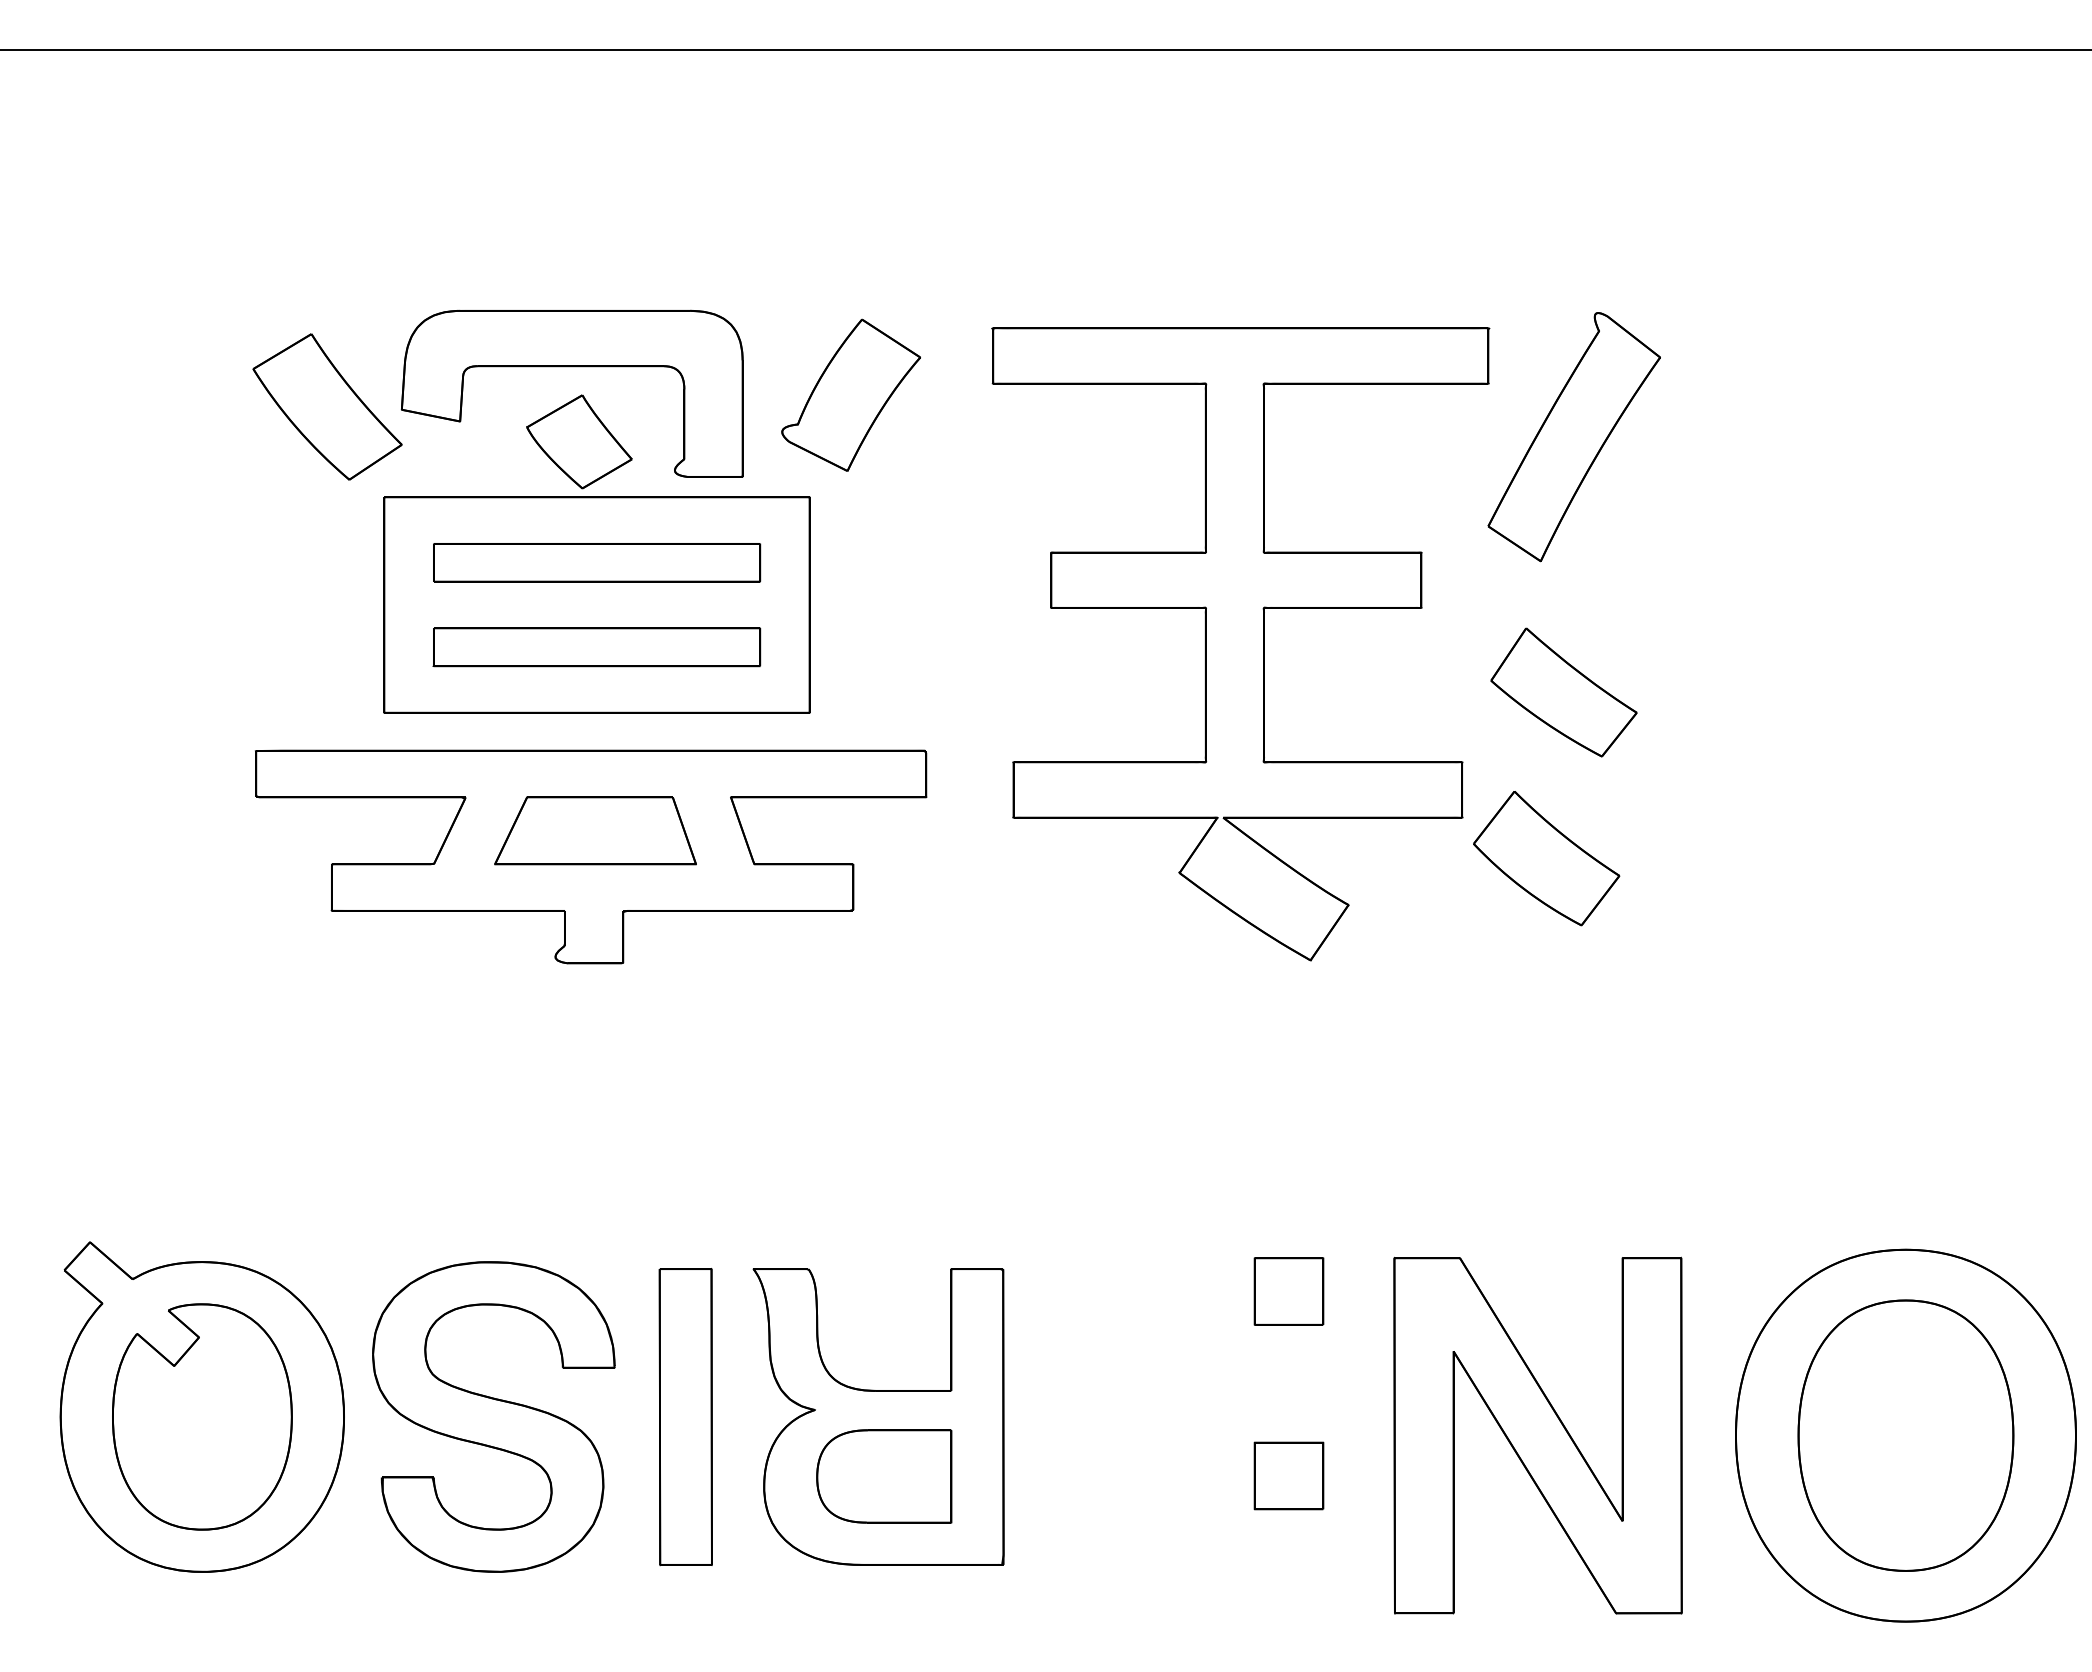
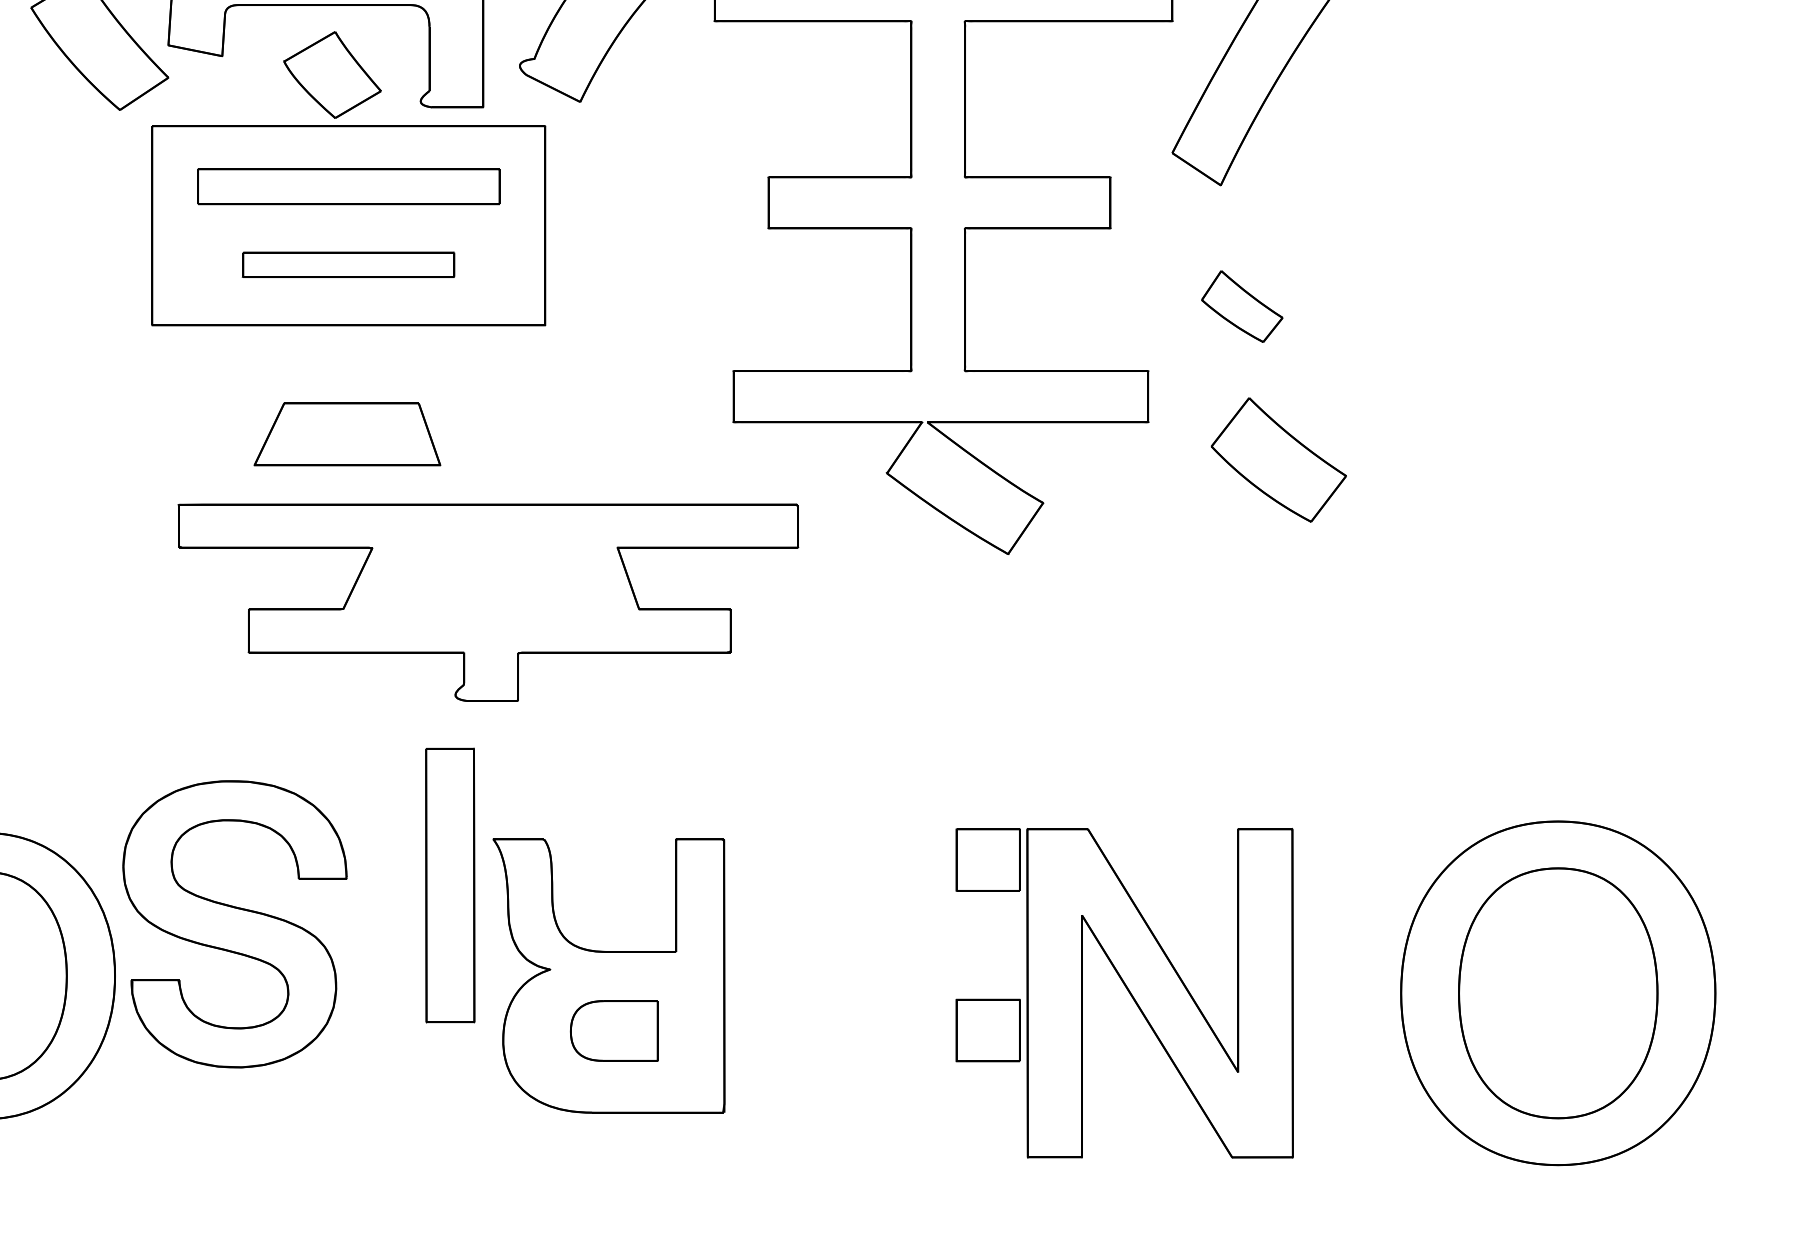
part: (596, 647) -> (348, 265), size x0.7
part: (1563, 692) -> (1241, 306), size x0.6
part: (591, 856) -> (488, 602), moved
part: (1546, 858) -> (1278, 459), moved
part: (493, 1416) -> (234, 923), moved
part: (685, 1417) -> (449, 885), moved
part: (1537, 1435) -> (1159, 993), moved
part: (884, 1476) -> (614, 1031), size x0.7

